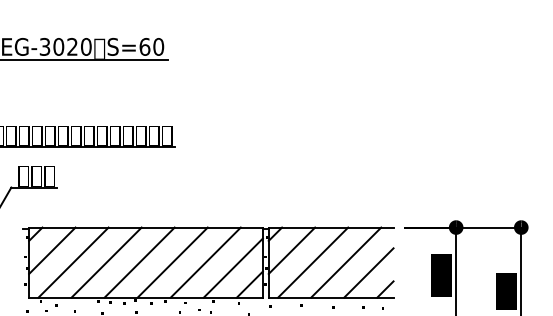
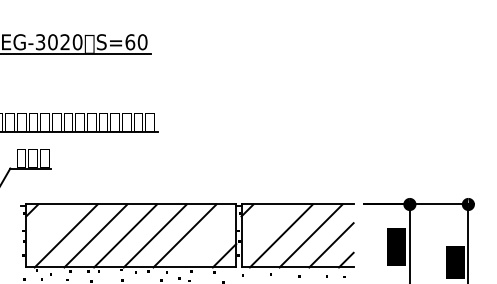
line: (51, 250) -> (46, 225), removed
line: (292, 250) -> (262, 225), removed
line: (233, 267) -> (209, 240), removed

